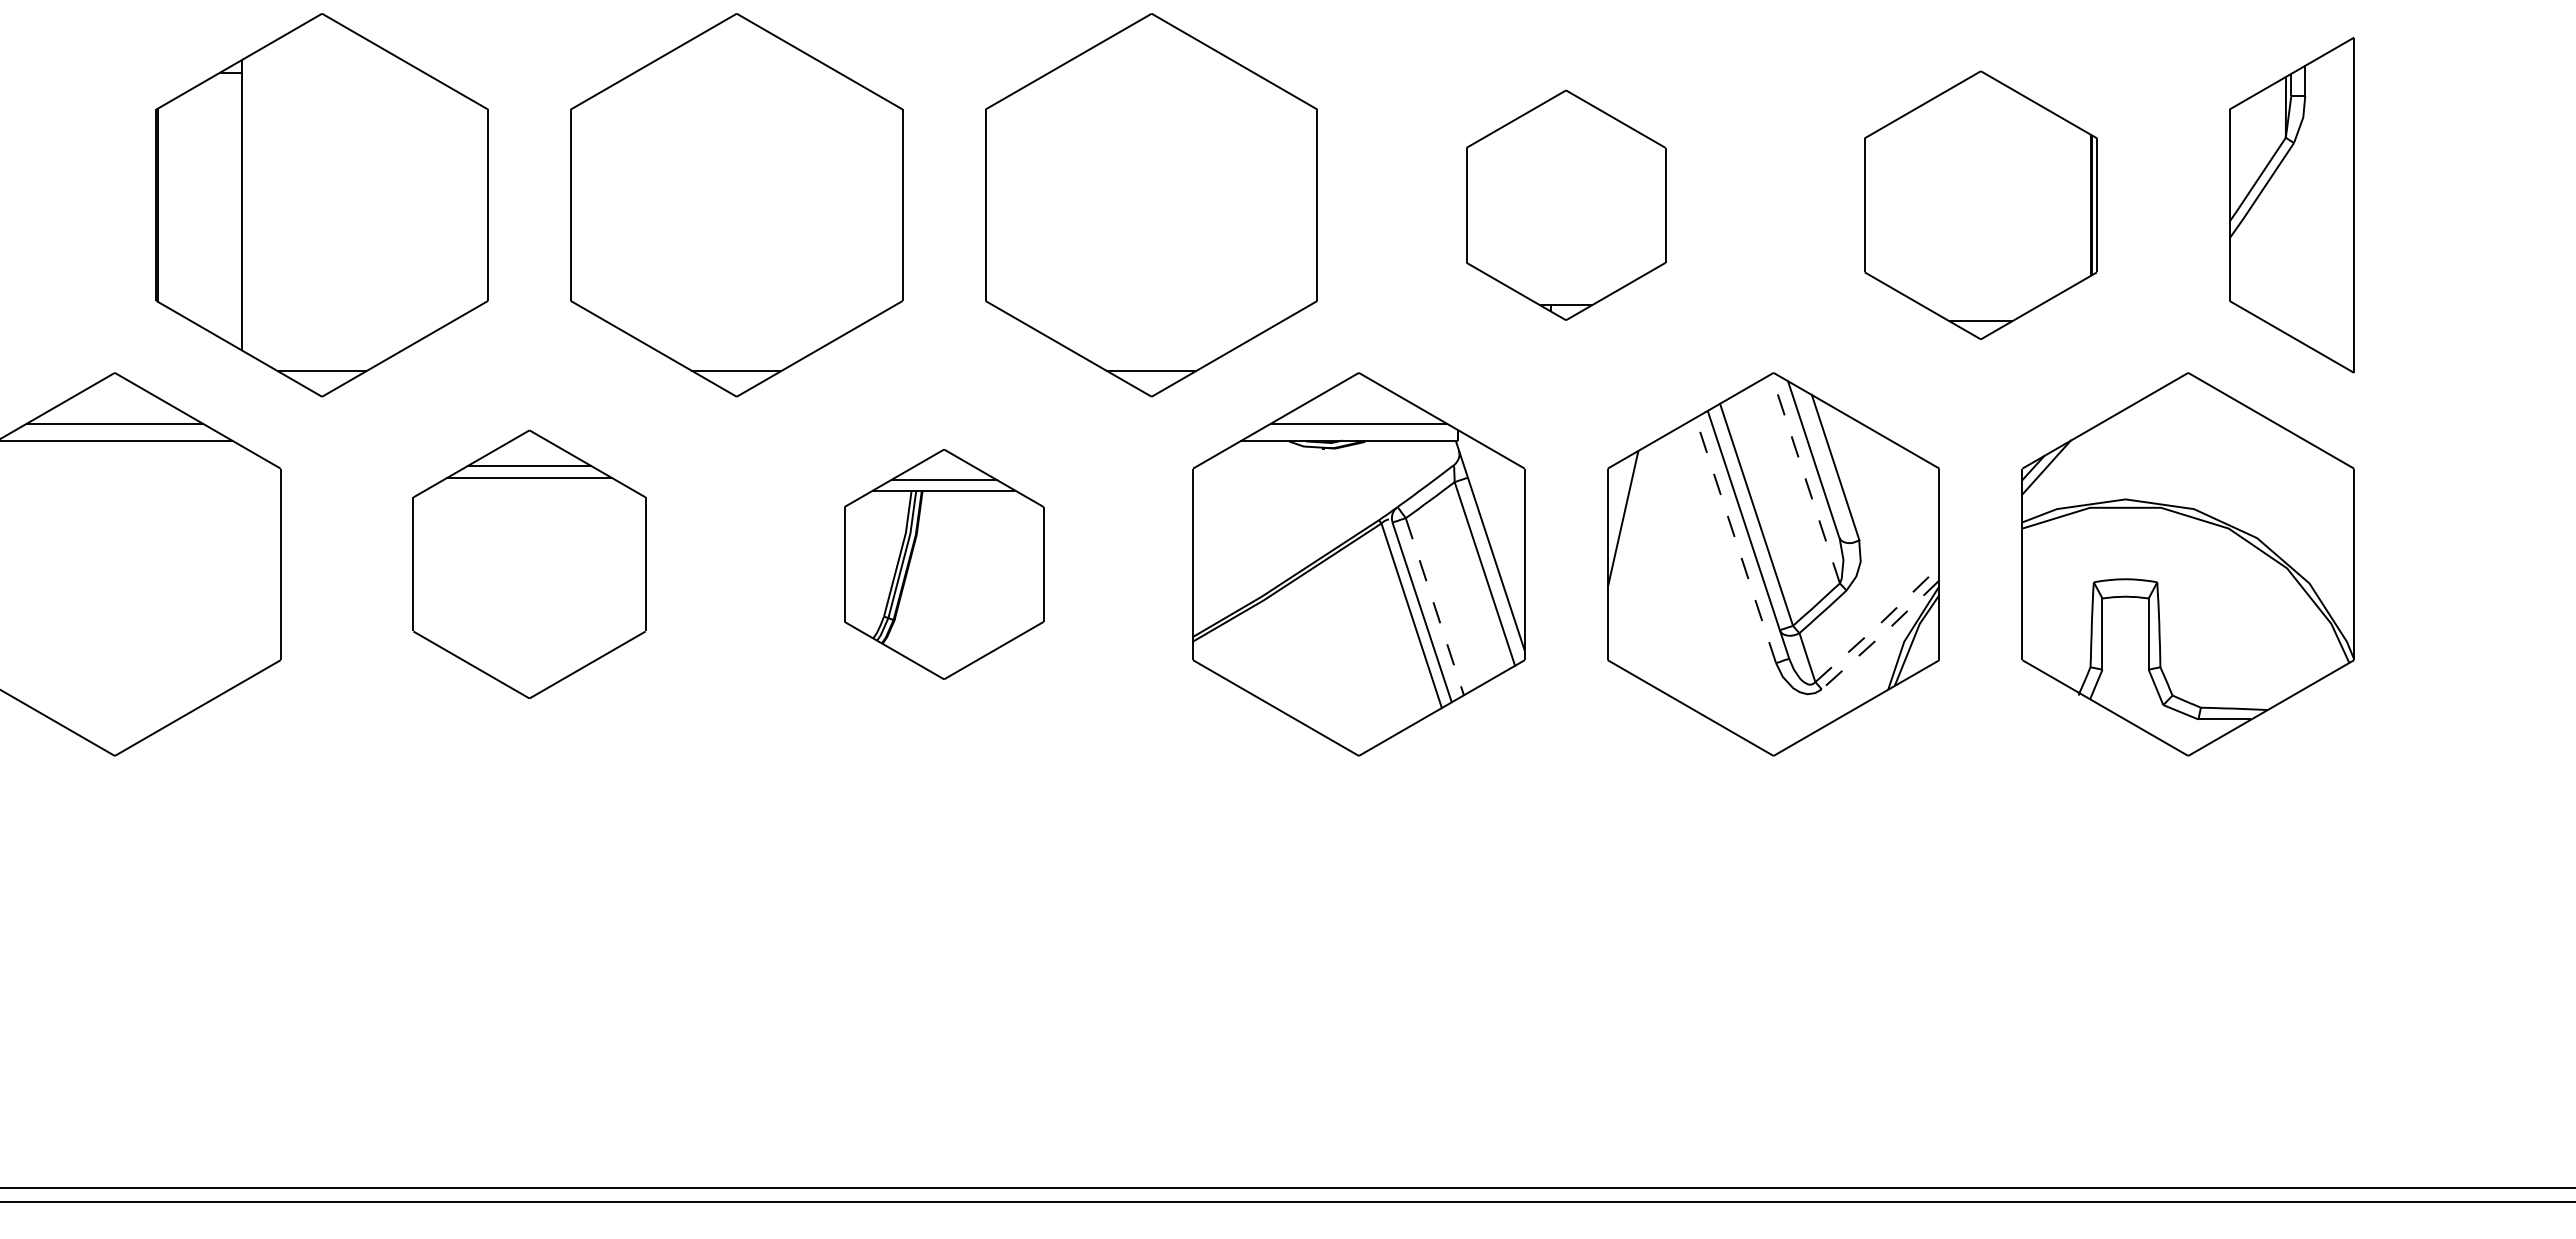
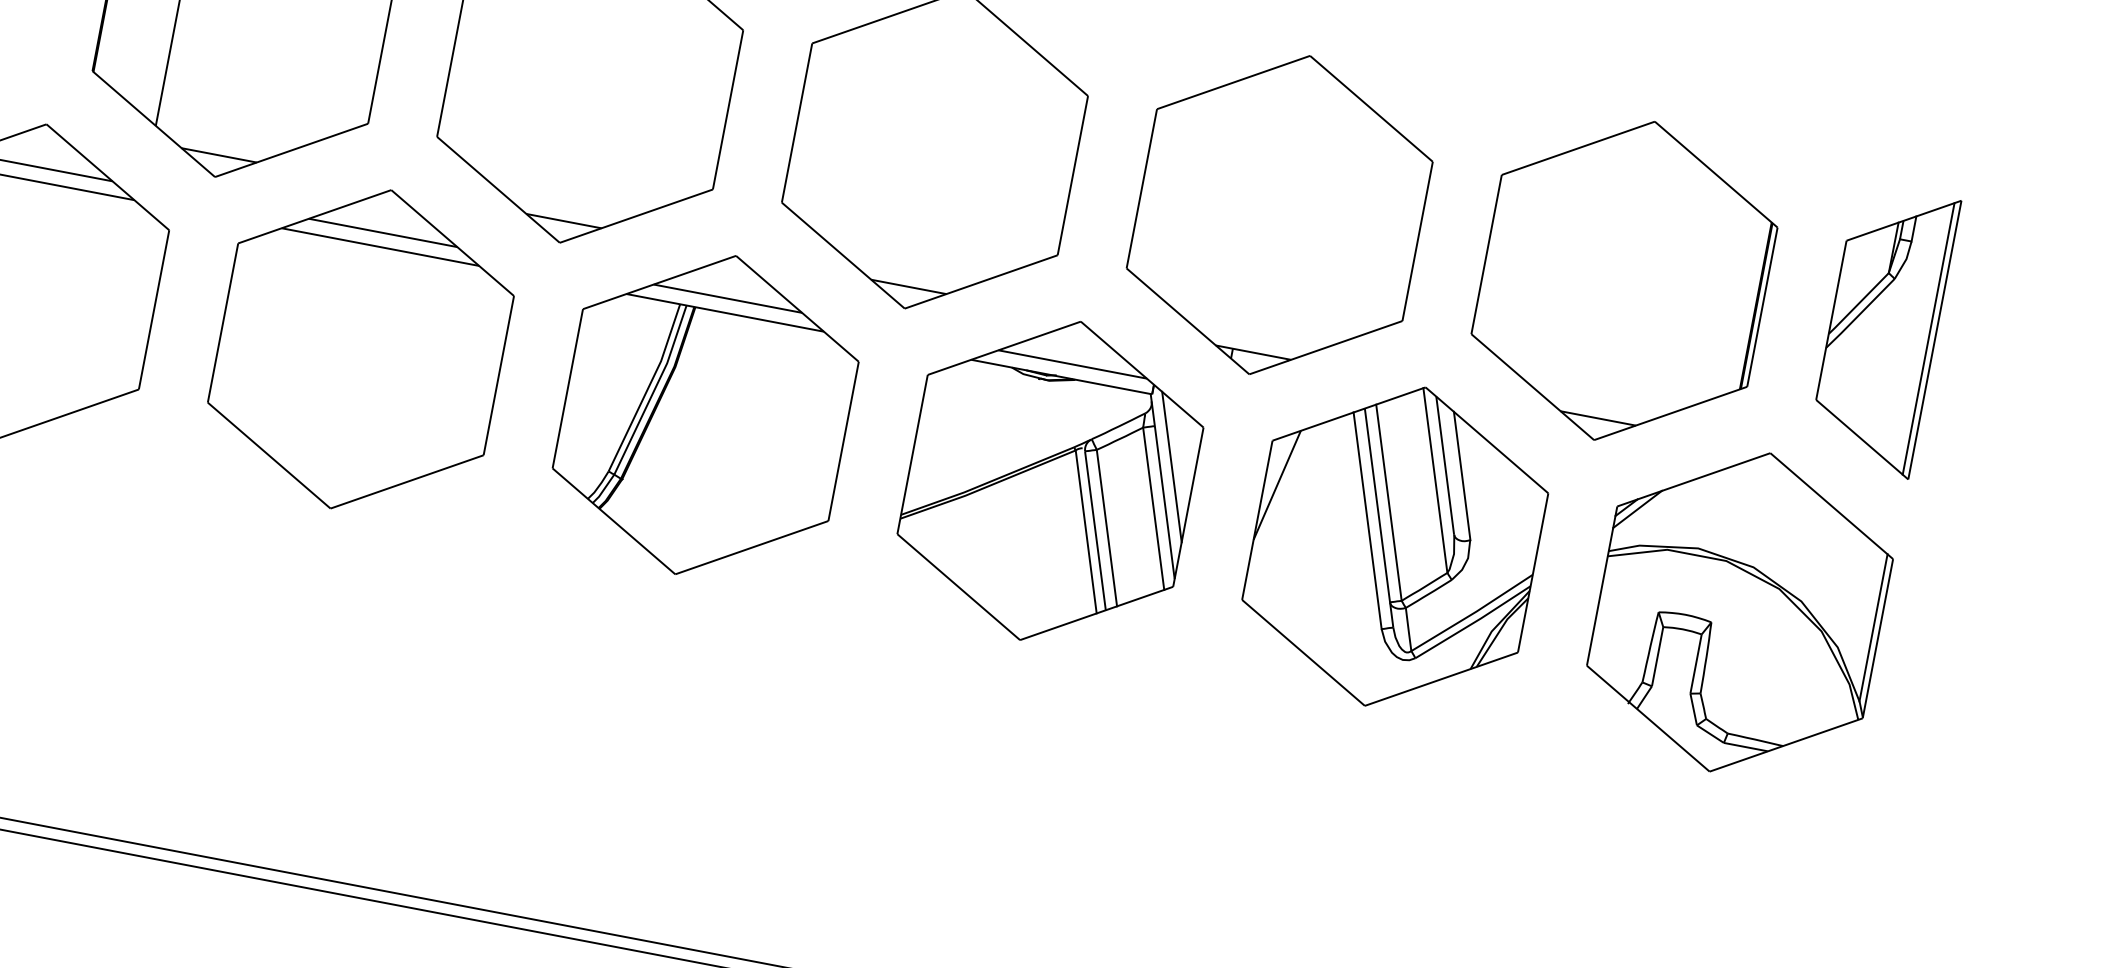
part: (1565, 205) -> (1279, 215), size x1.67
part: (1980, 205) -> (1624, 281), size x1.43
line: (2346, 205) -> (1928, 339), added
line: (1805, 478) -> (1435, 480), dashed -> solid
line: (1496, 521) -> (1171, 467), added
line: (1735, 539) -> (1367, 519), dashed -> solid
line: (2346, 552) -> (1873, 627), added
part: (529, 564) -> (360, 349), size x1.43
part: (943, 564) -> (705, 415), size x1.67
line: (1435, 607) -> (1107, 528), dashed -> solid
line: (1878, 625) -> (1472, 614), dashed -> solid
line: (1881, 635) -> (1473, 622), dashed -> solid

